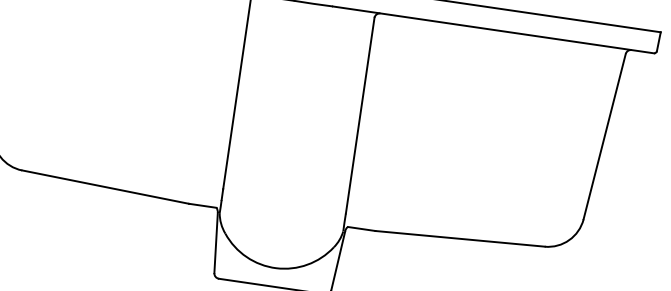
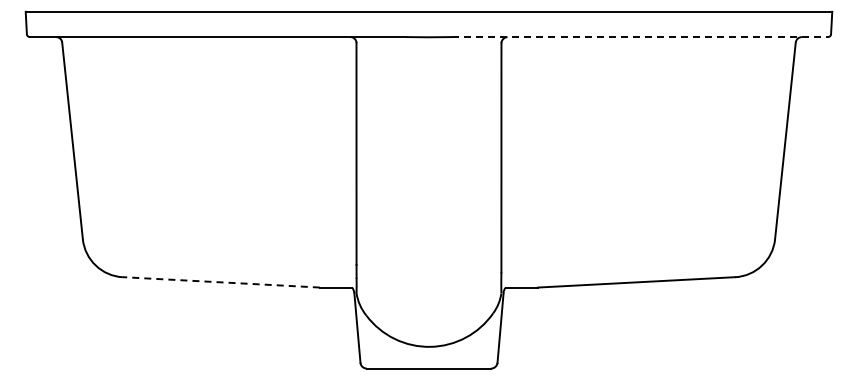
line: (493, 30) -> (640, 37), solid -> dashed
line: (105, 187) -> (221, 282), solid -> dashed

